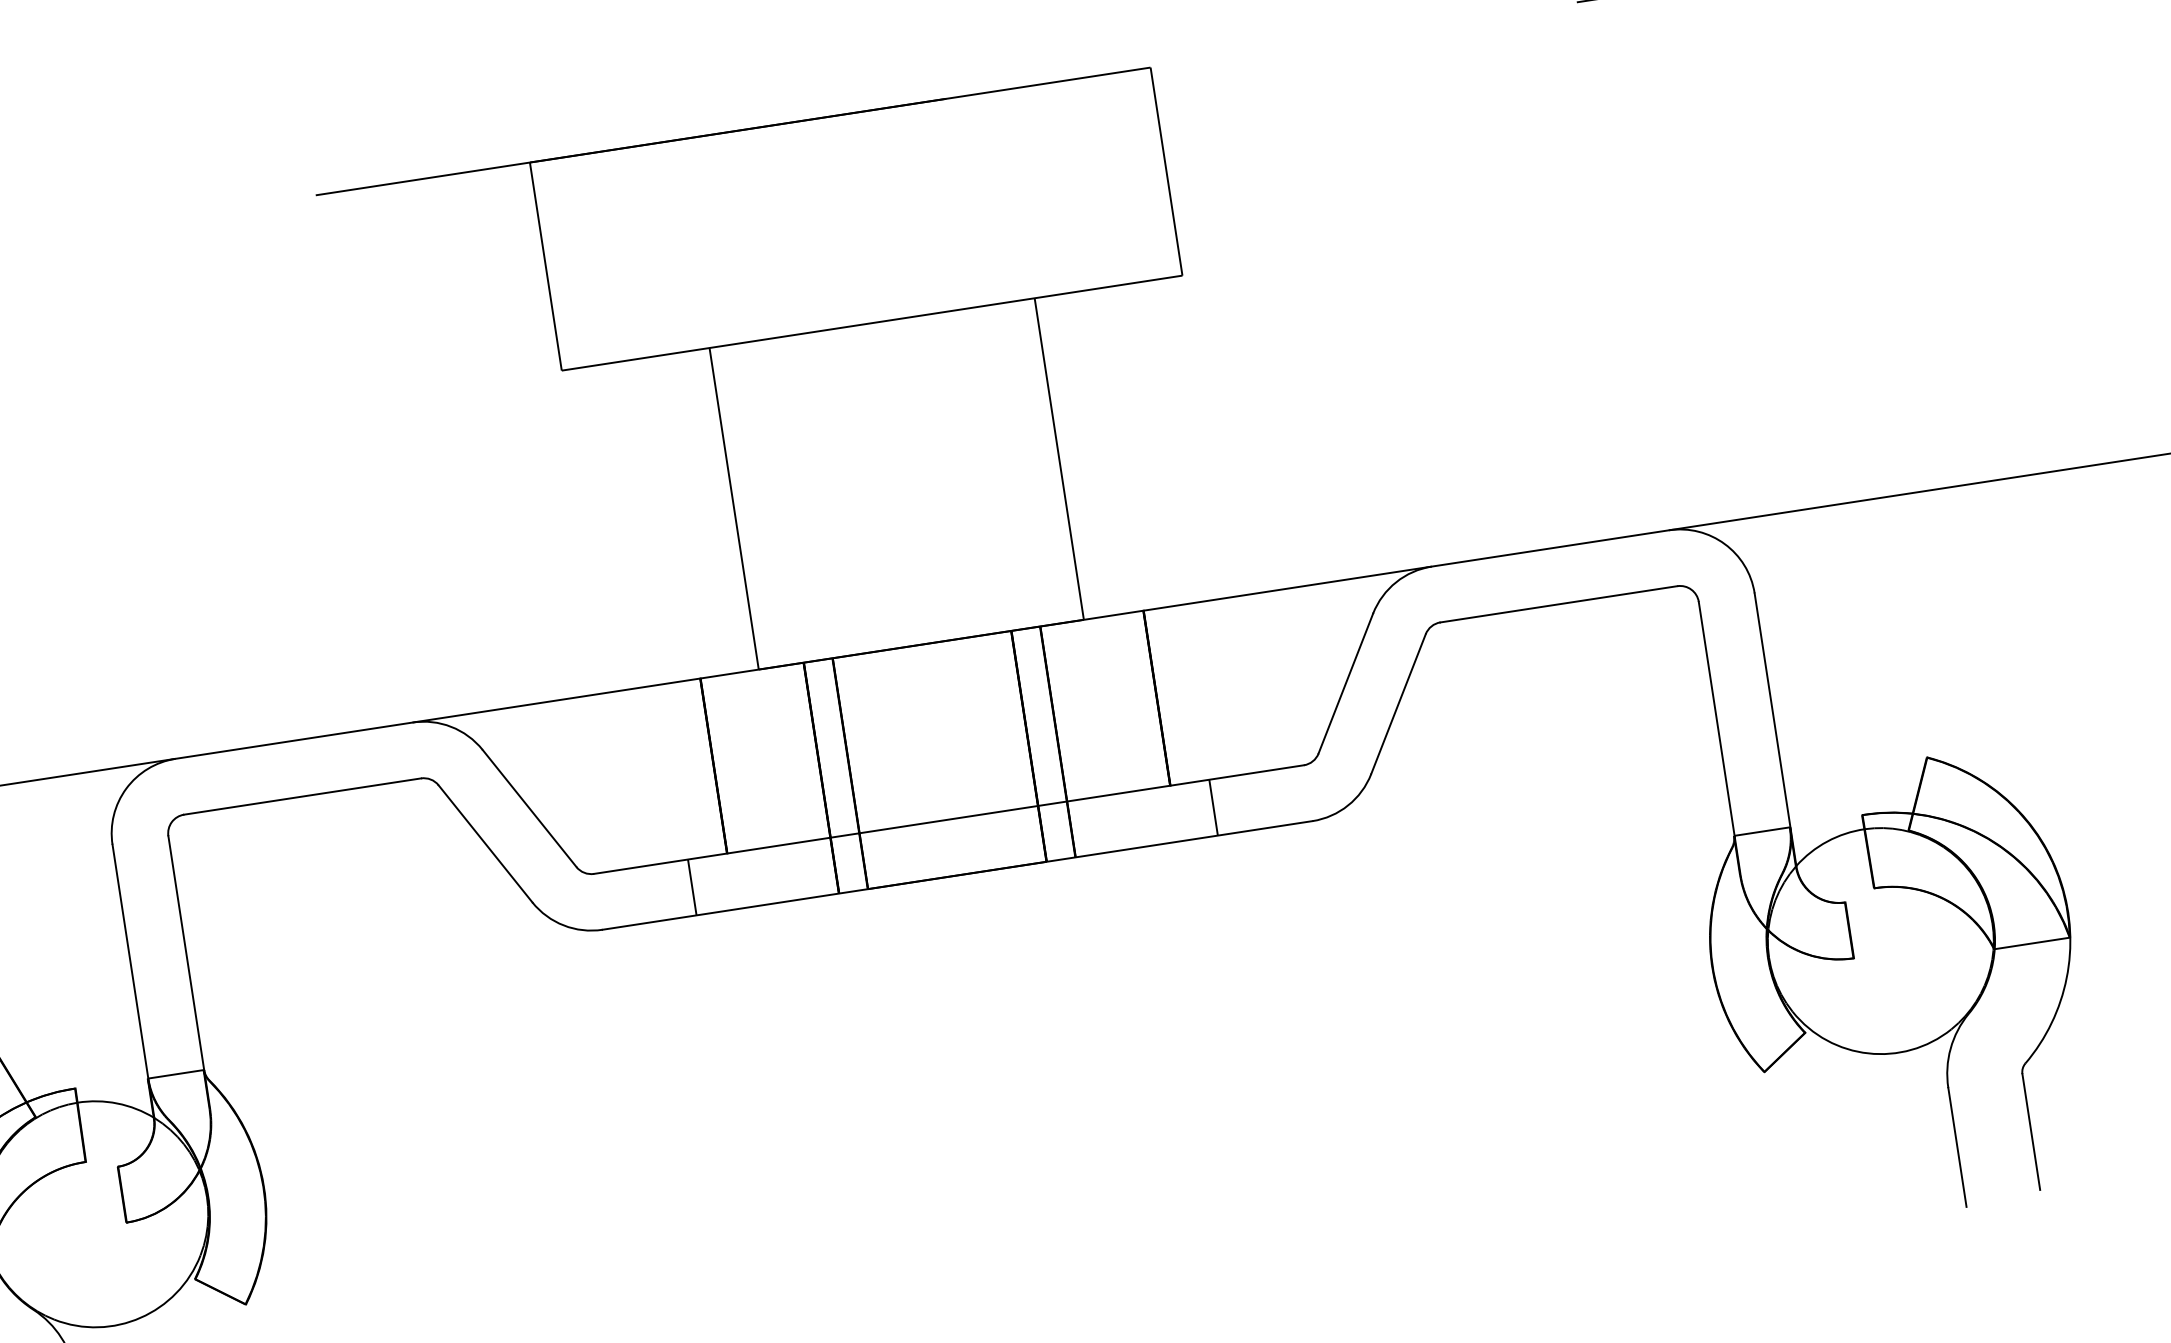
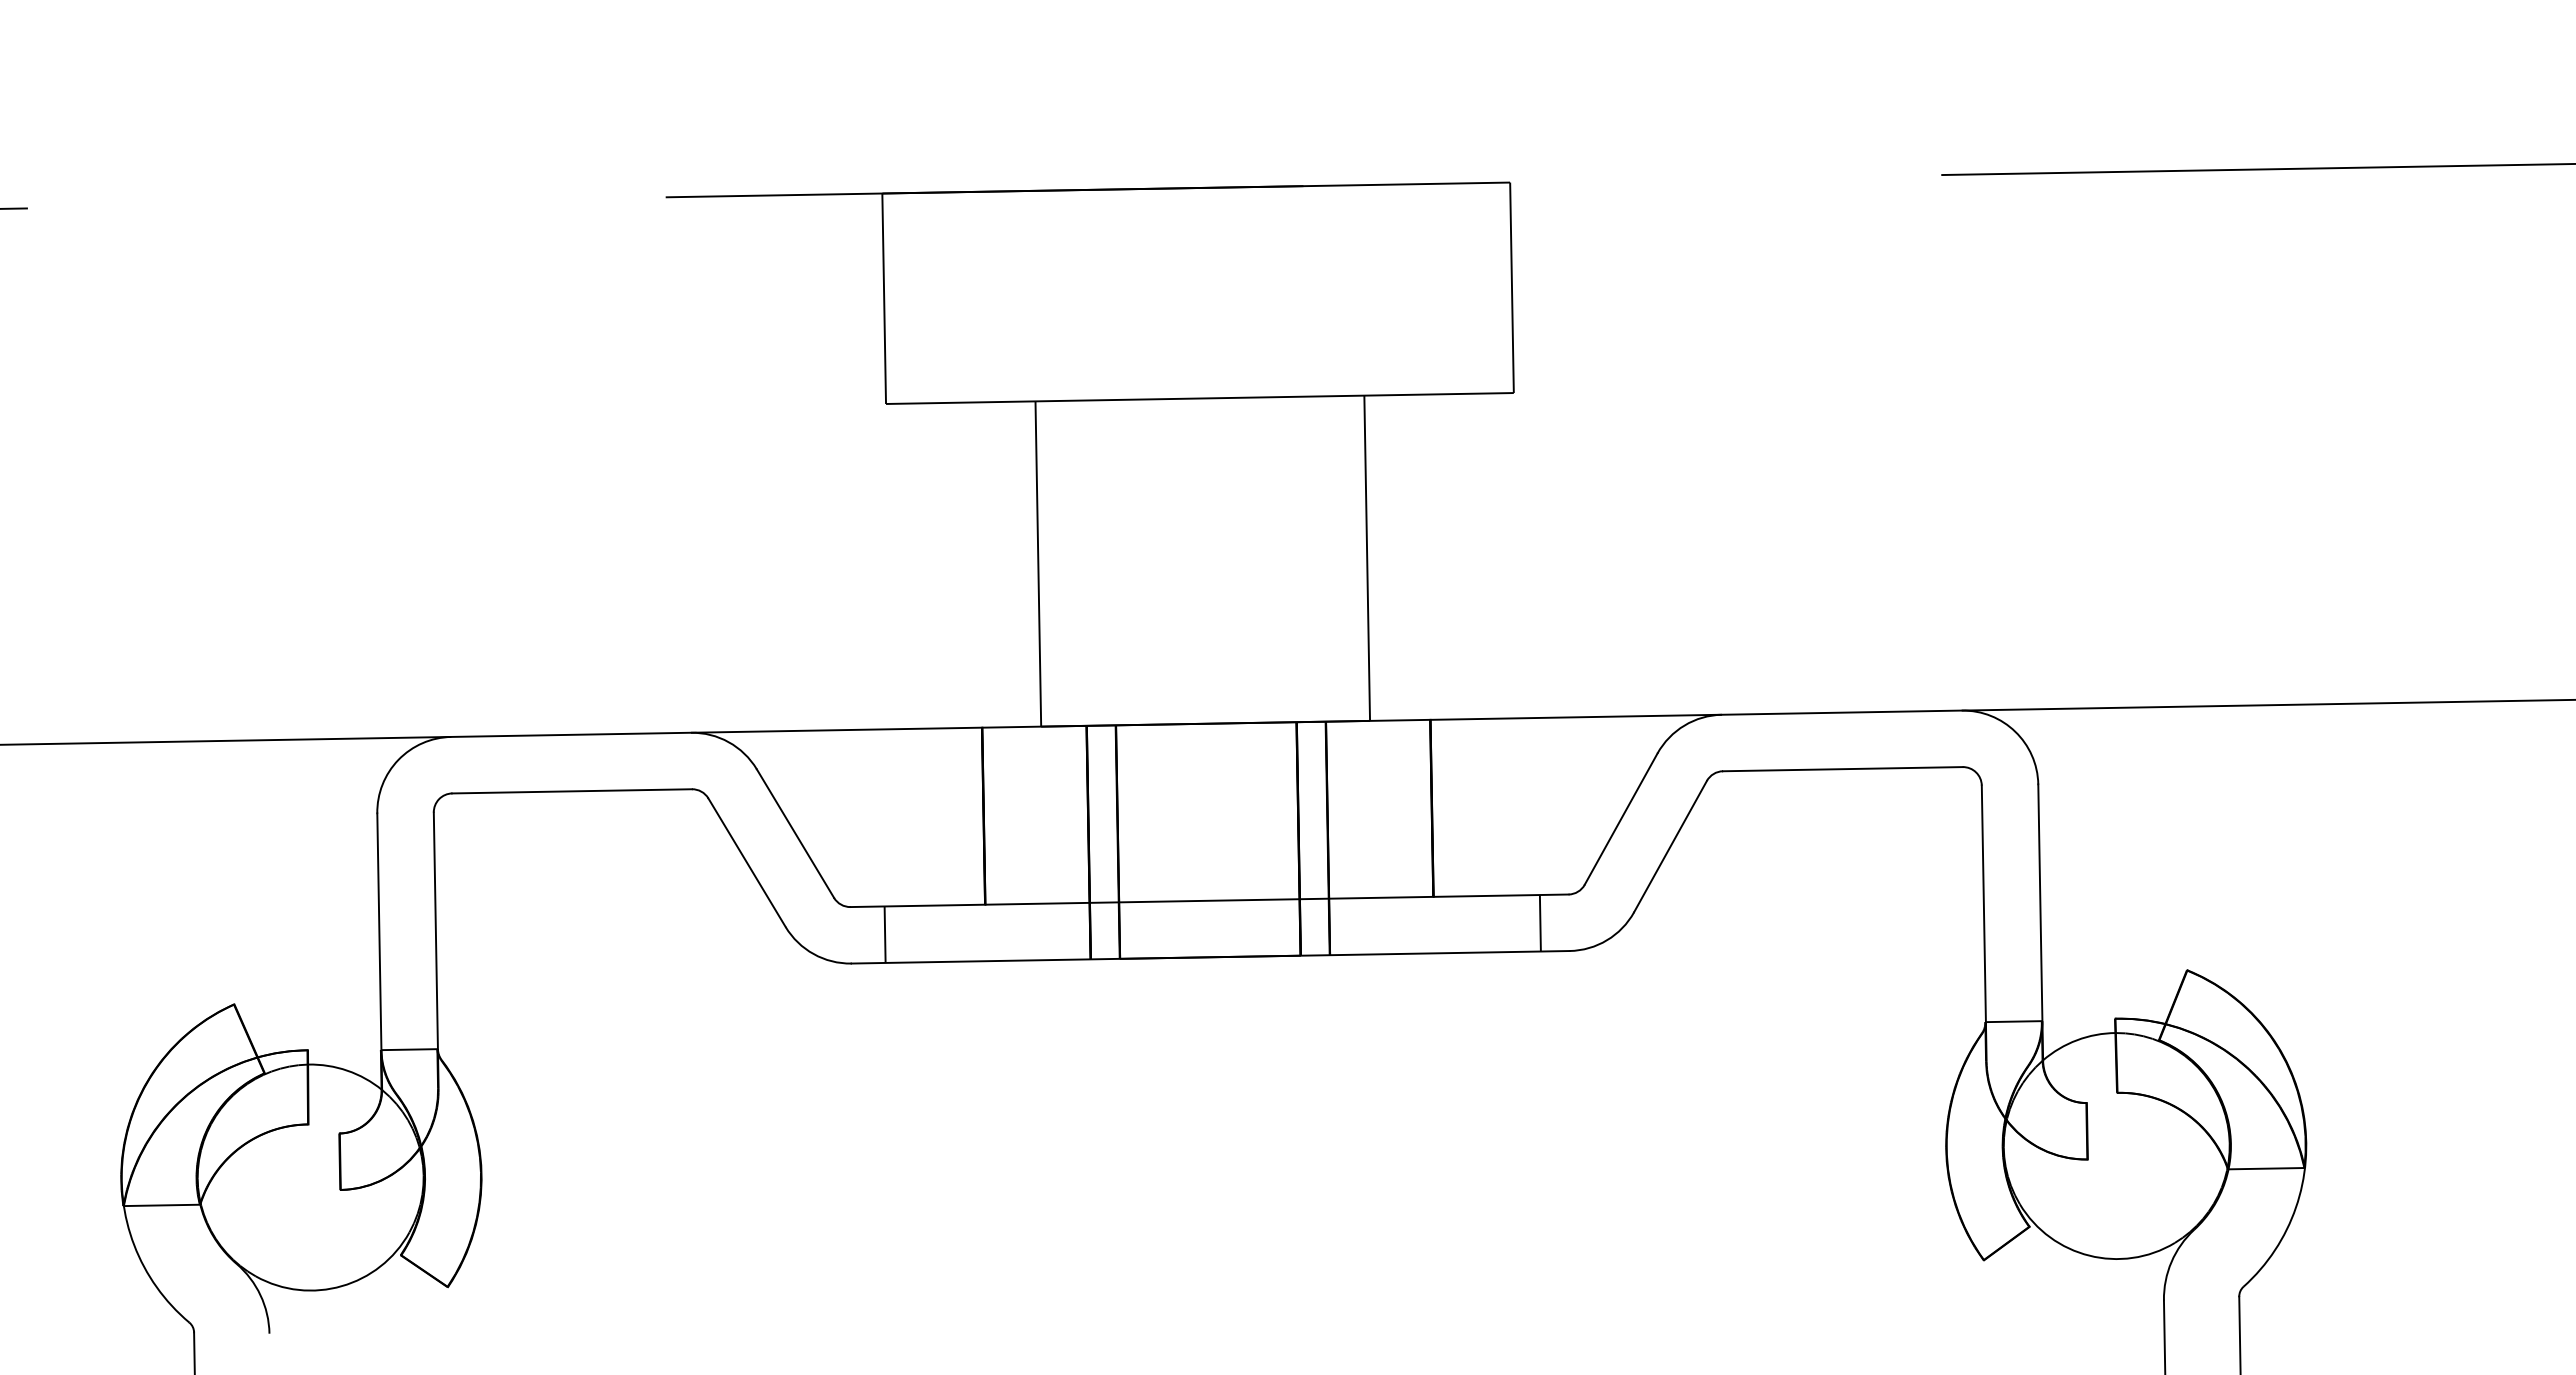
line: (1212, 807) -> (1539, 923), moved
line: (691, 887) -> (884, 934), moved

